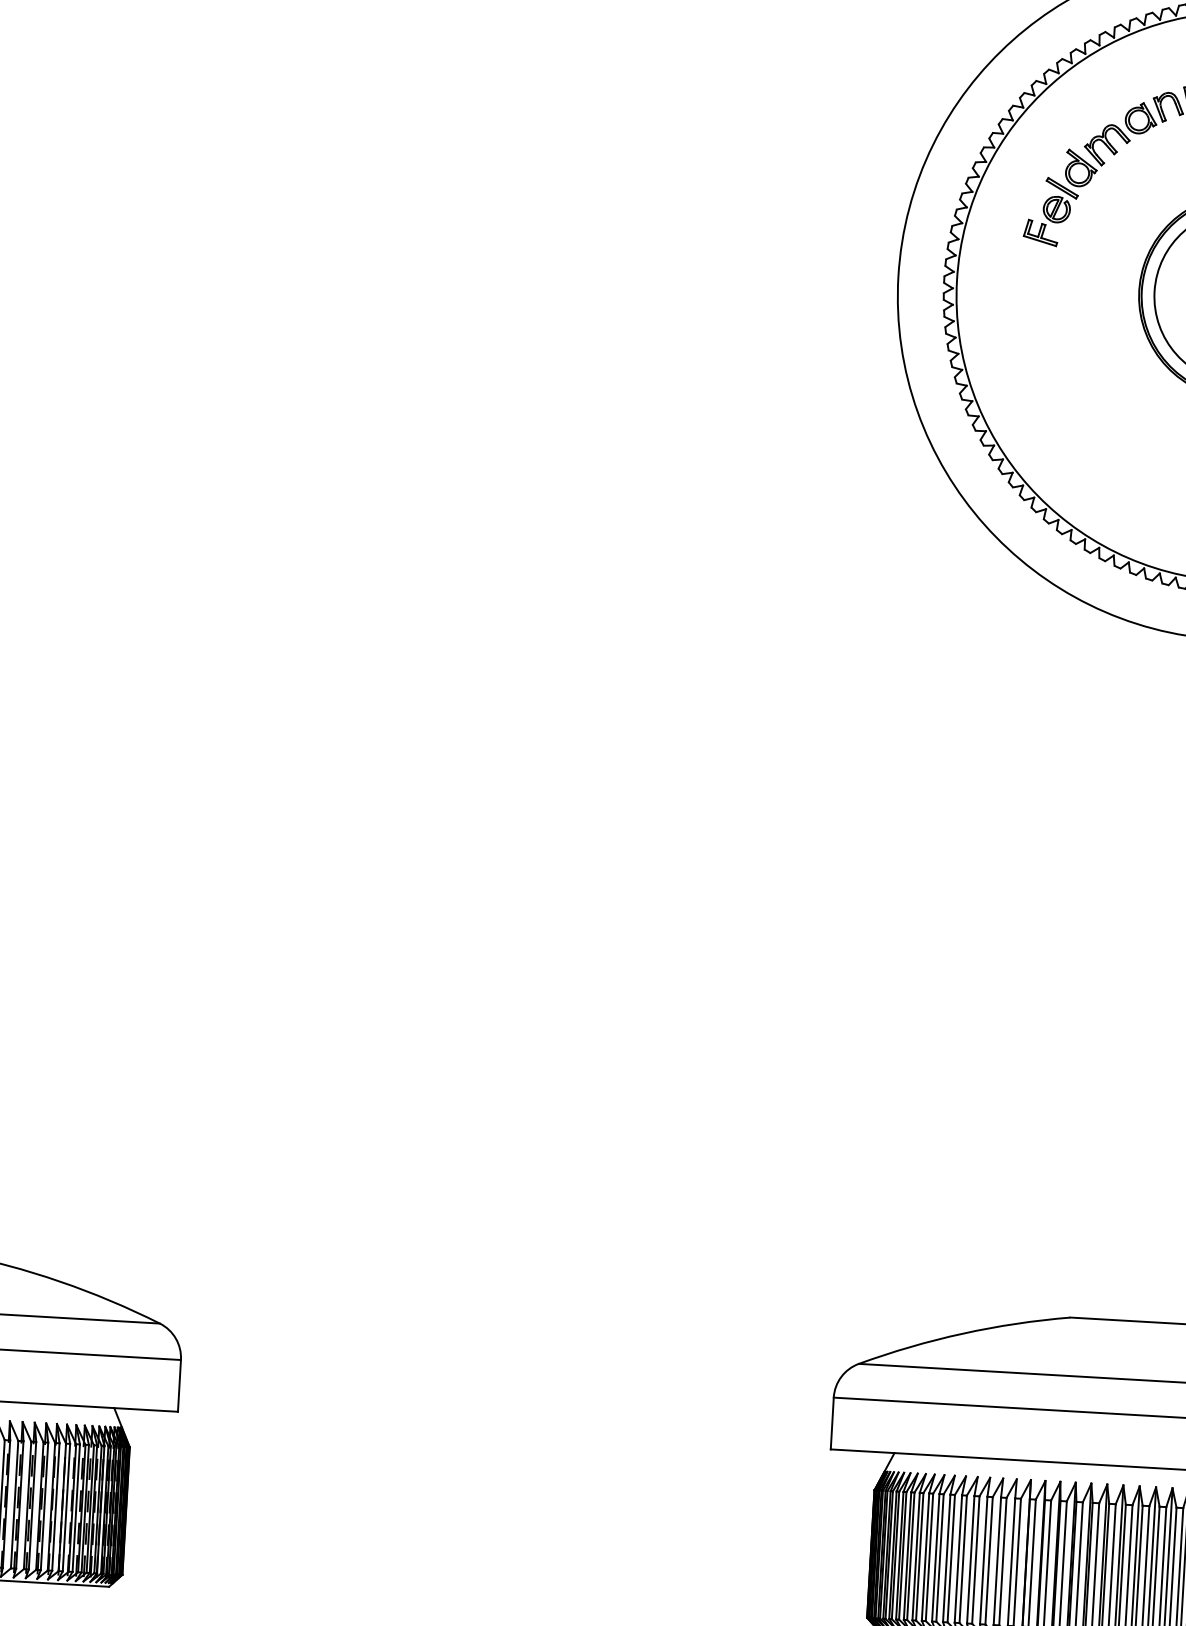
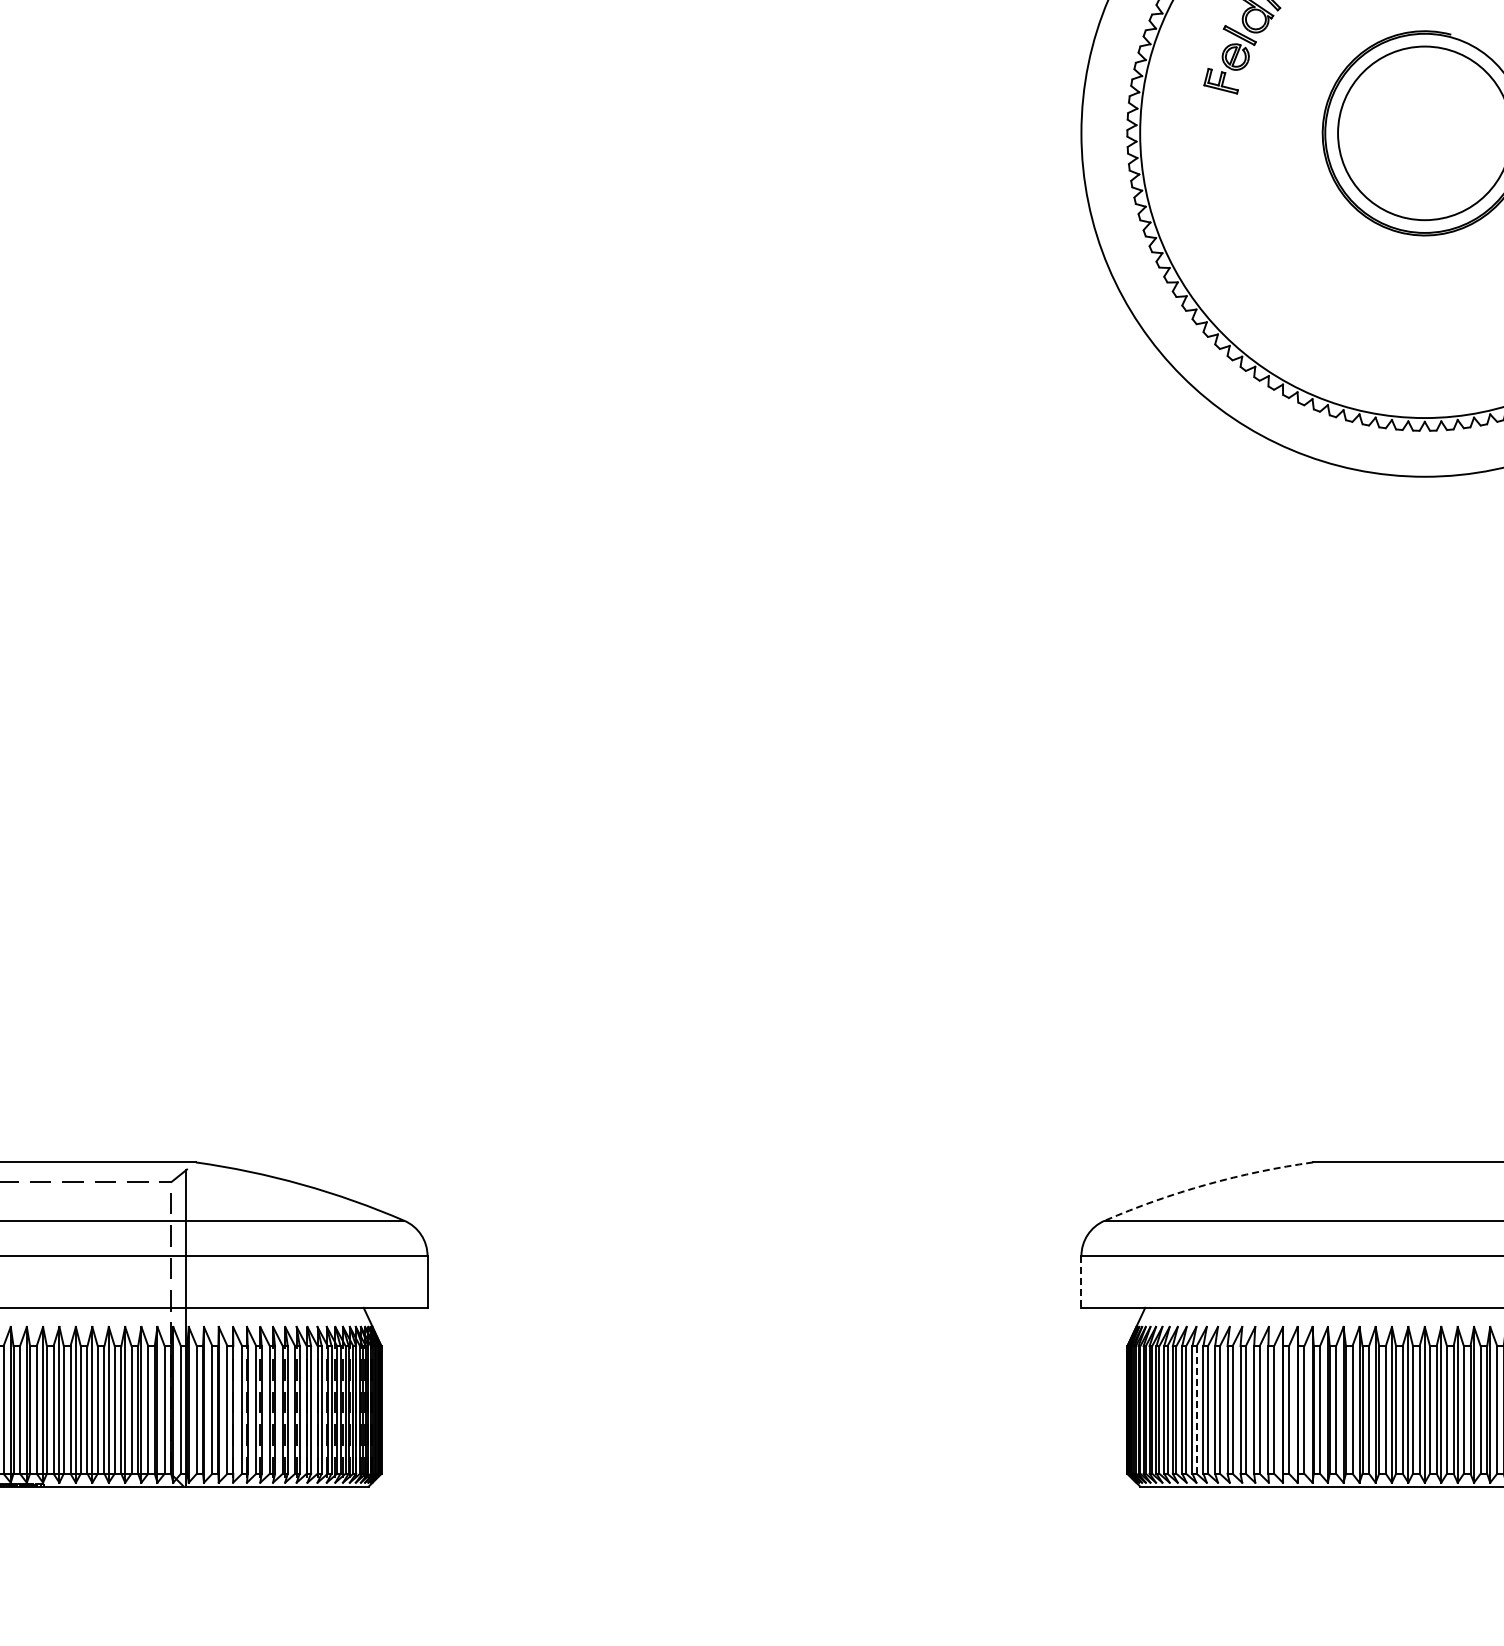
arc: (962, 1333) -> (1206, 1184), solid -> dashed
line: (832, 1423) -> (1081, 1281), solid -> dashed
line: (939, 1557) -> (1196, 1409), solid -> dashed

